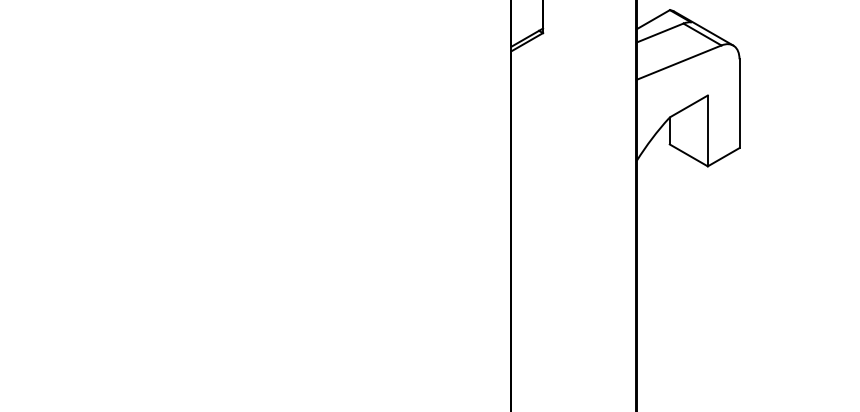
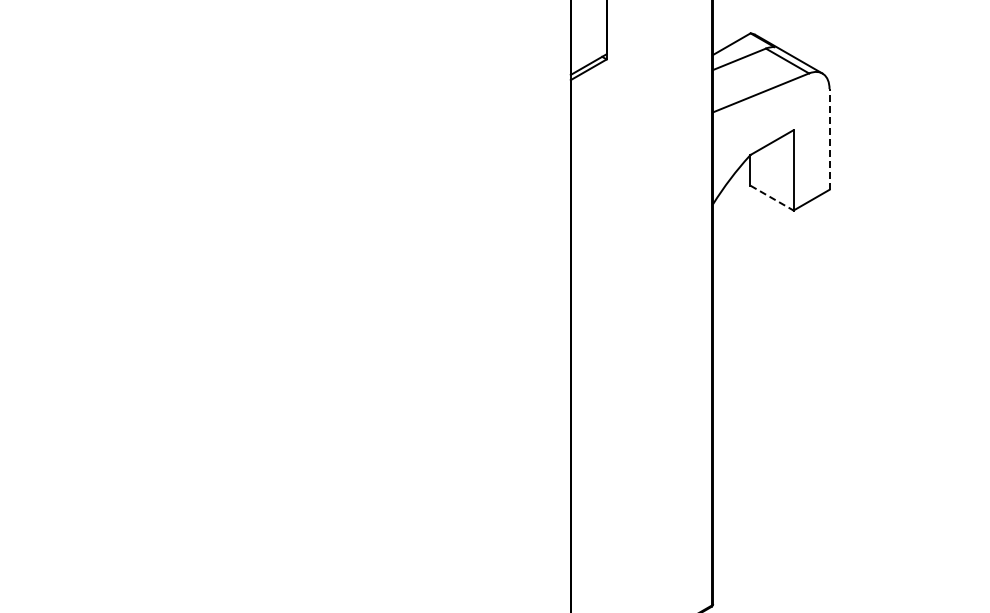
line: (739, 102) -> (829, 138), solid -> dashed
line: (689, 155) -> (772, 198), solid -> dashed

